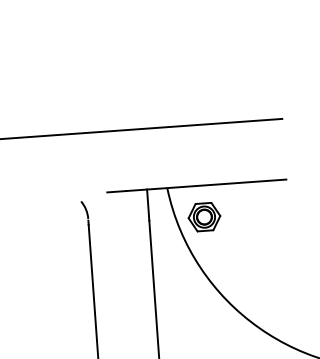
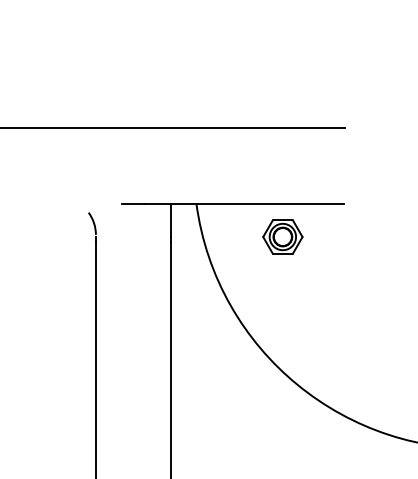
part: (204, 216) -> (282, 236), moved

